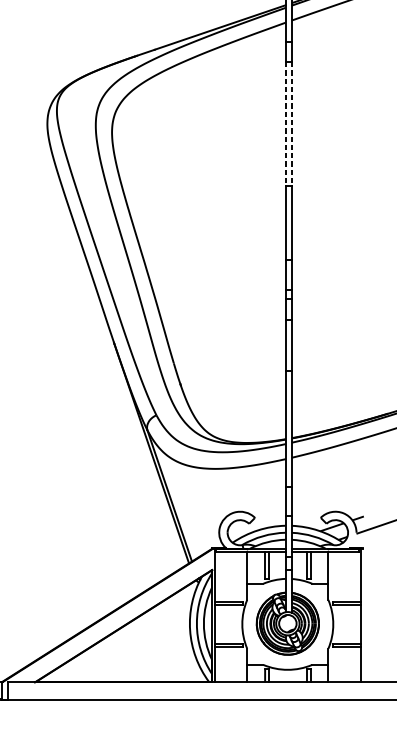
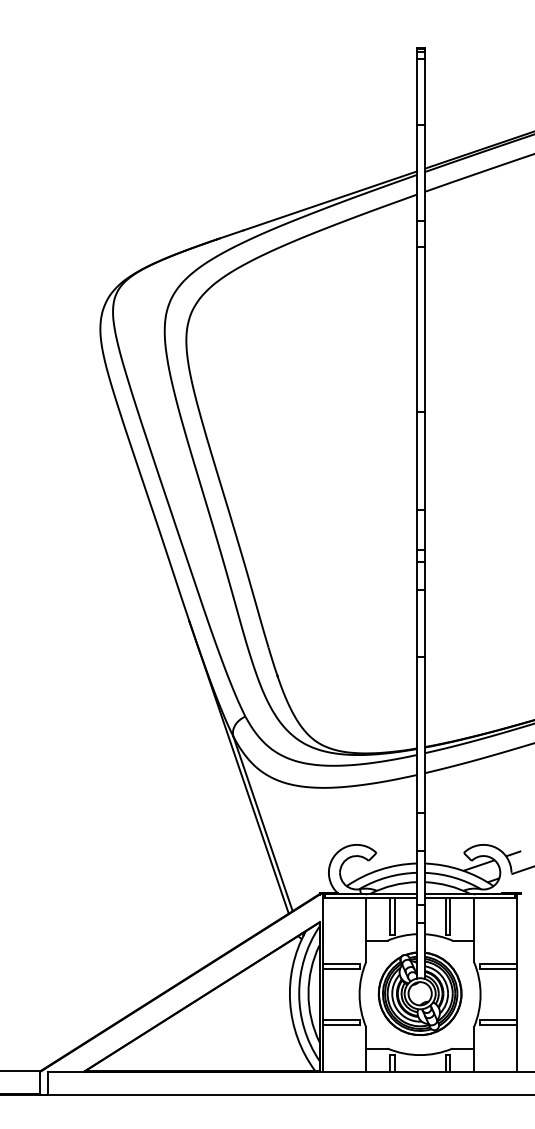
line: (285, 124) -> (417, 329), dashed -> solid
line: (291, 124) -> (425, 329), dashed -> solid

